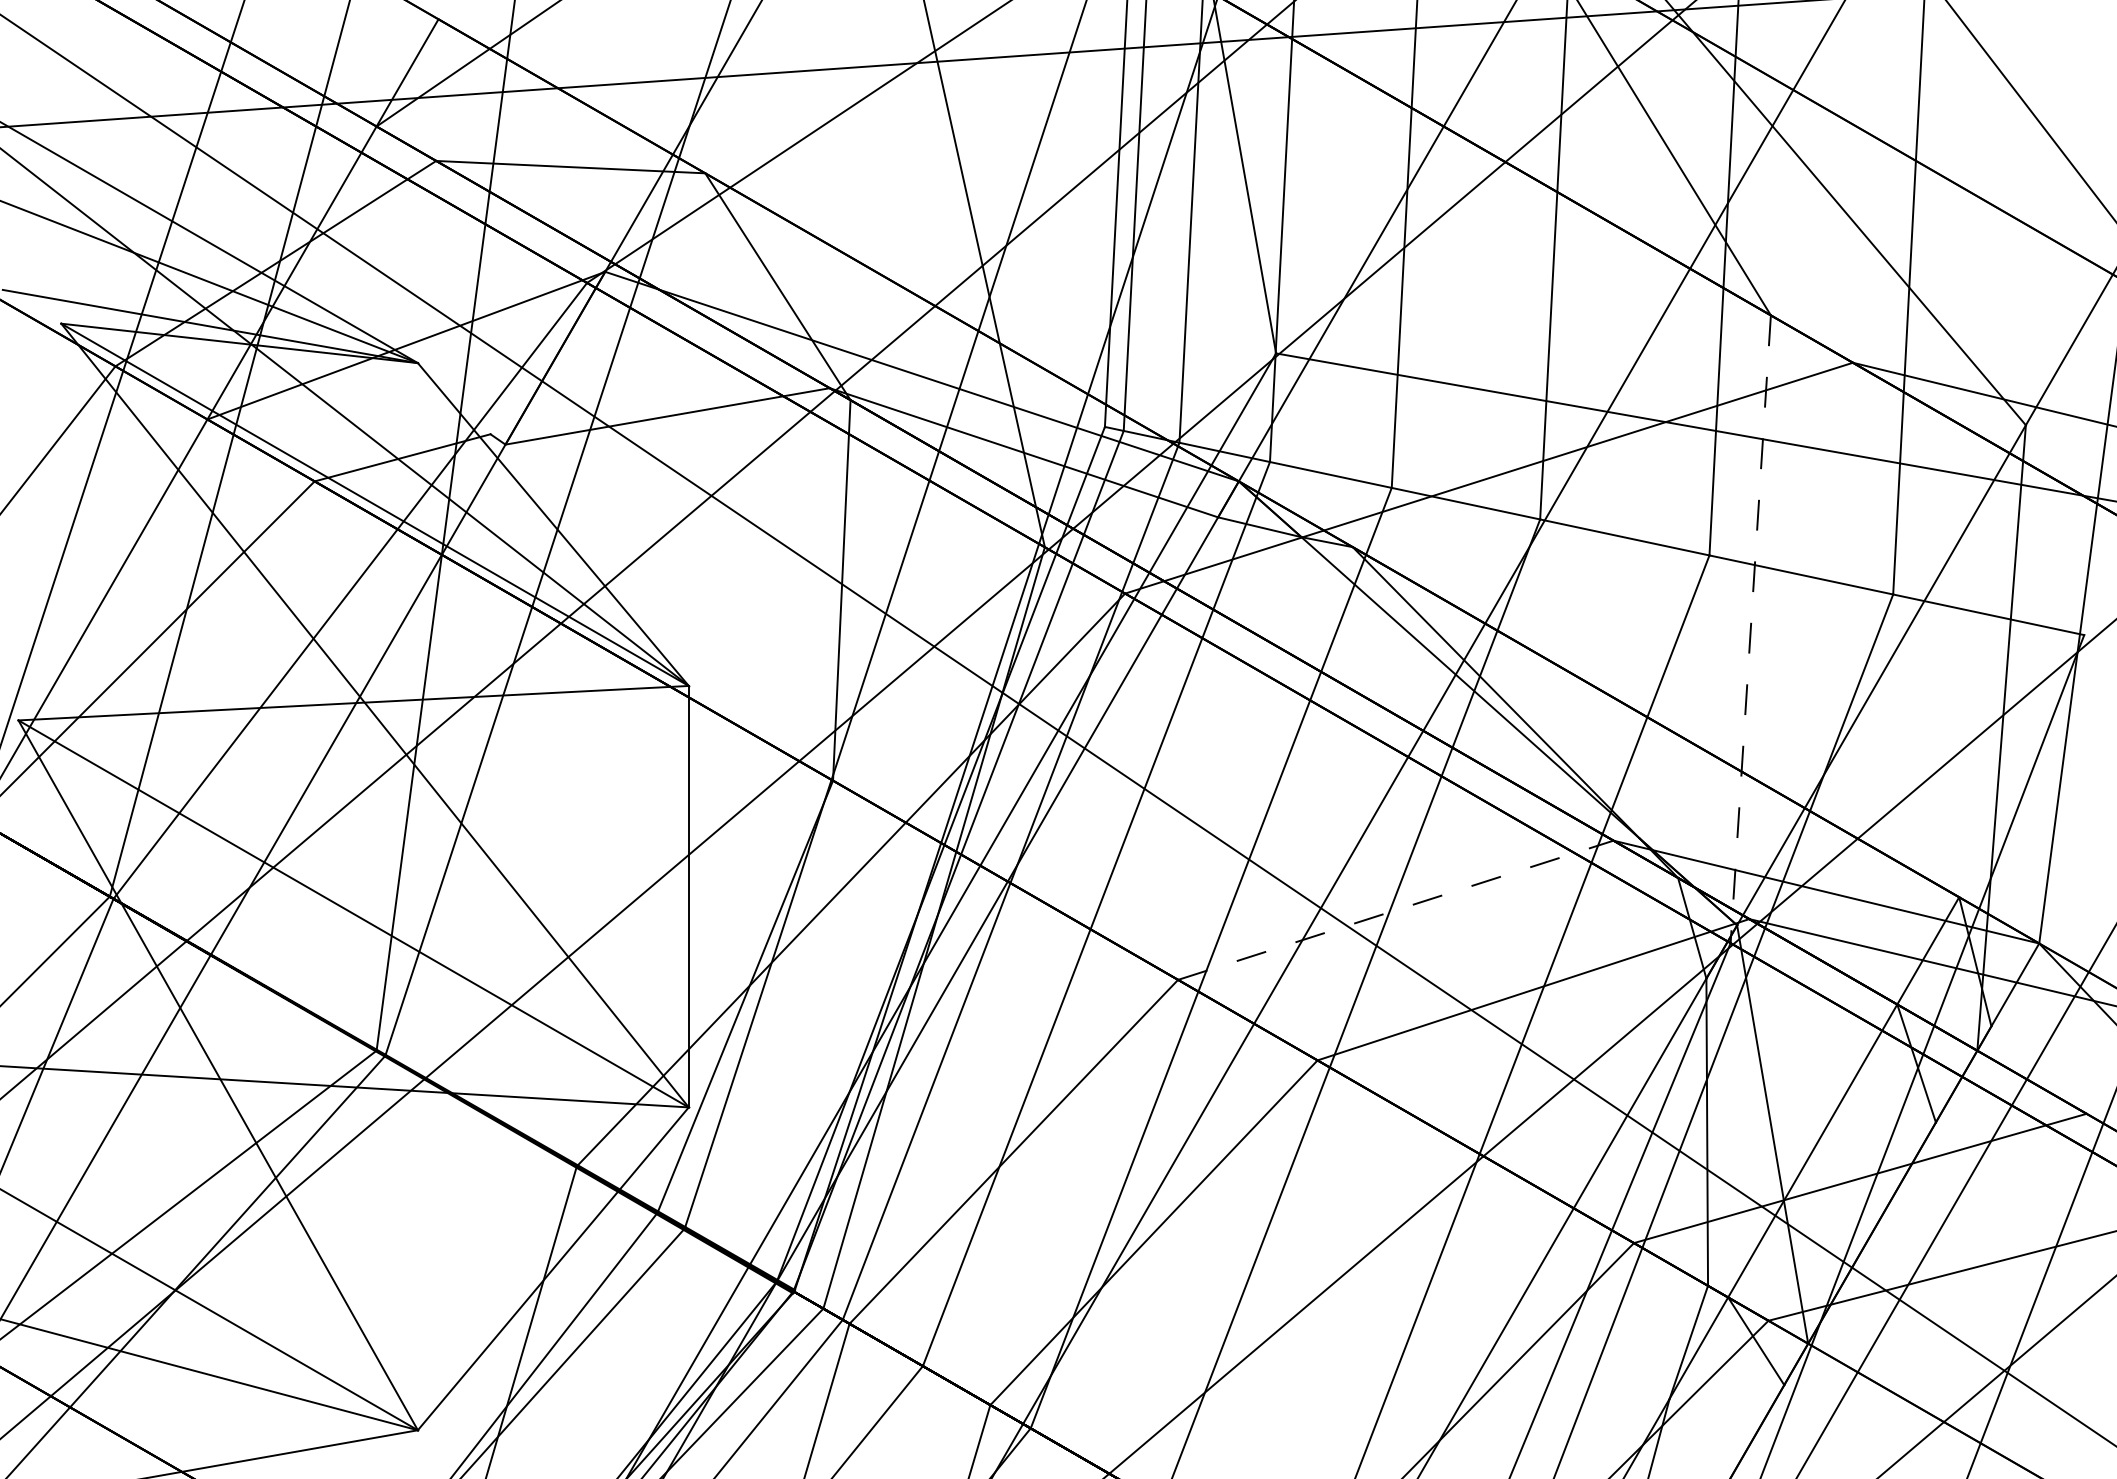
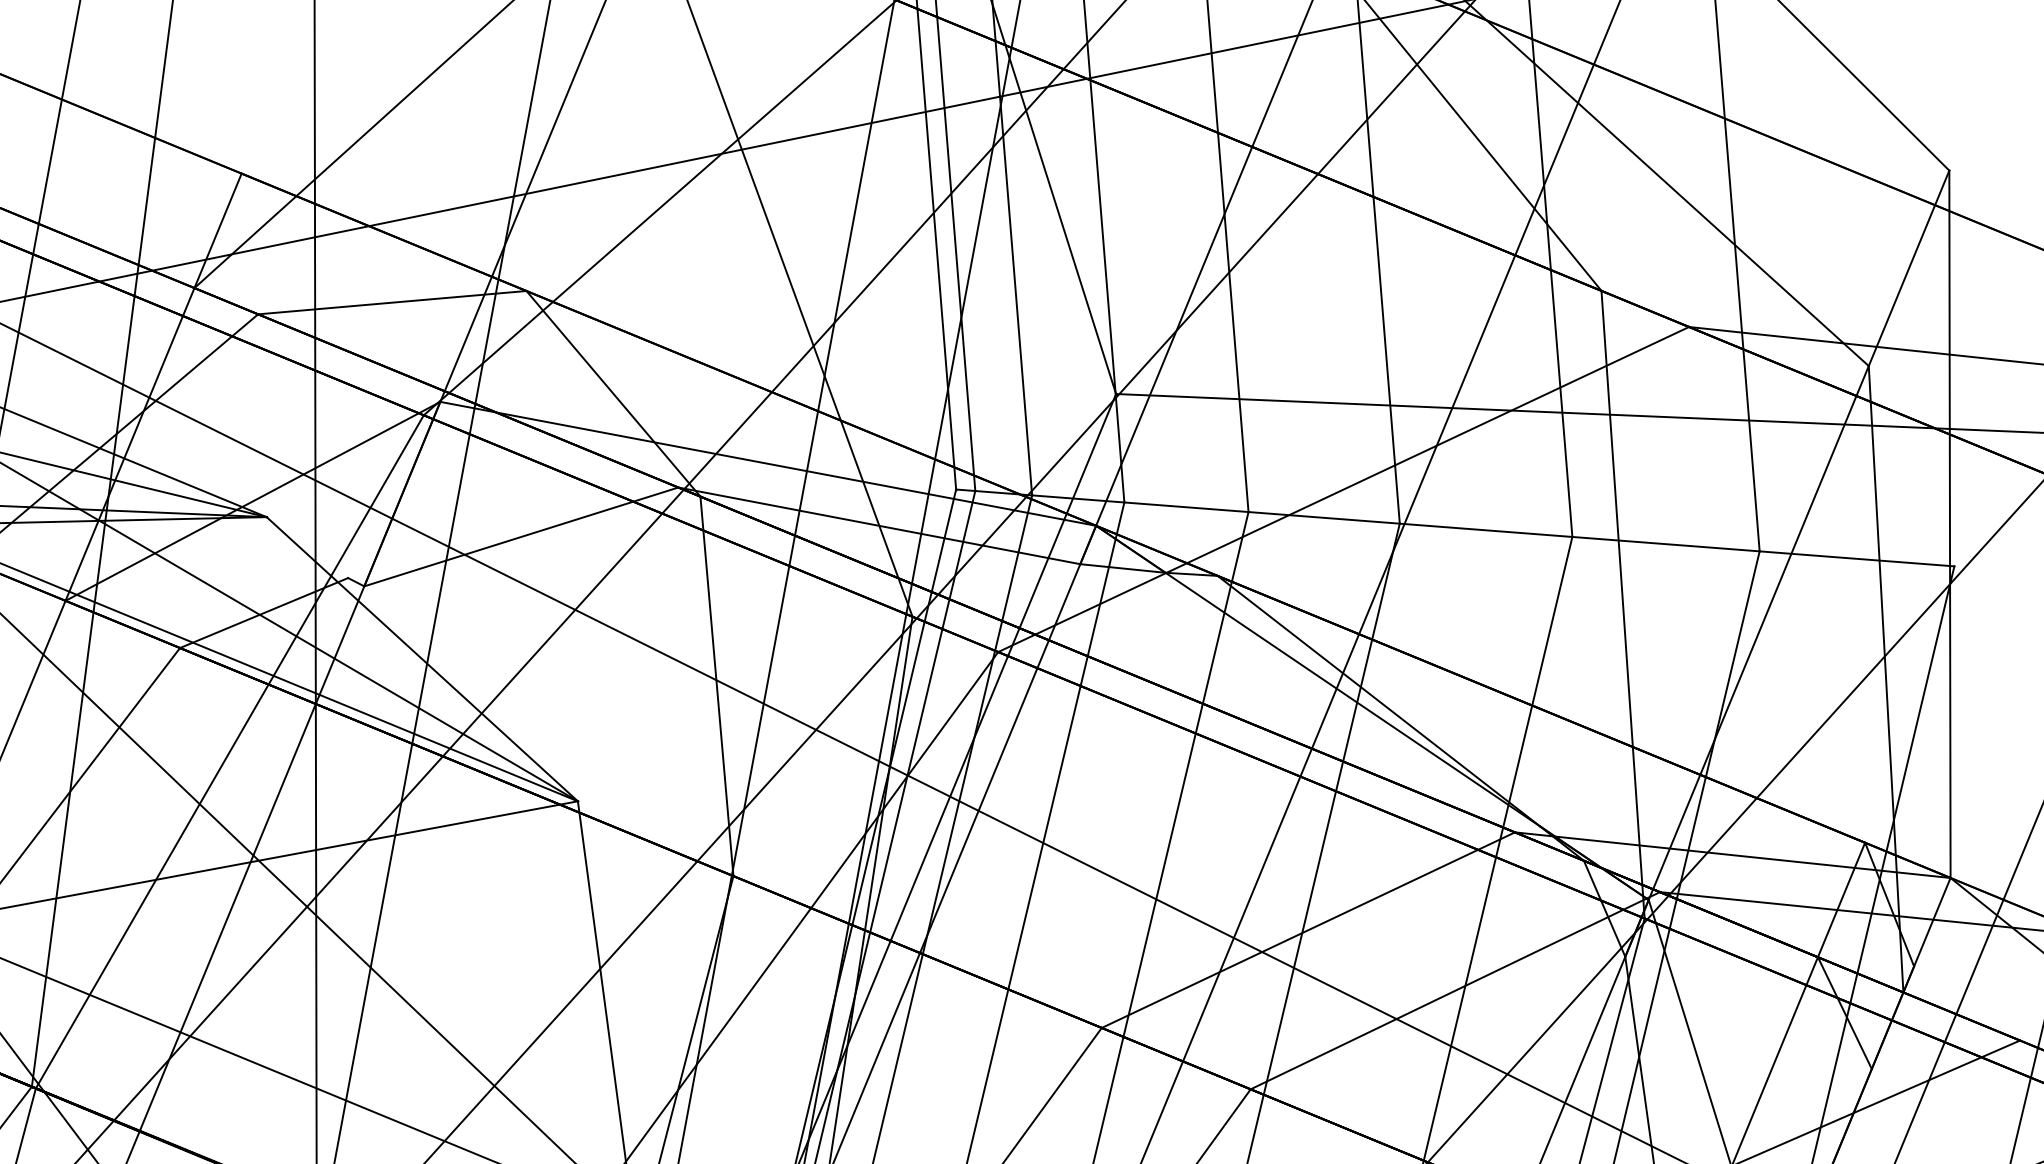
line: (1750, 629) -> (1622, 604), dashed -> solid
line: (1395, 910) -> (1308, 930), dashed -> solid

